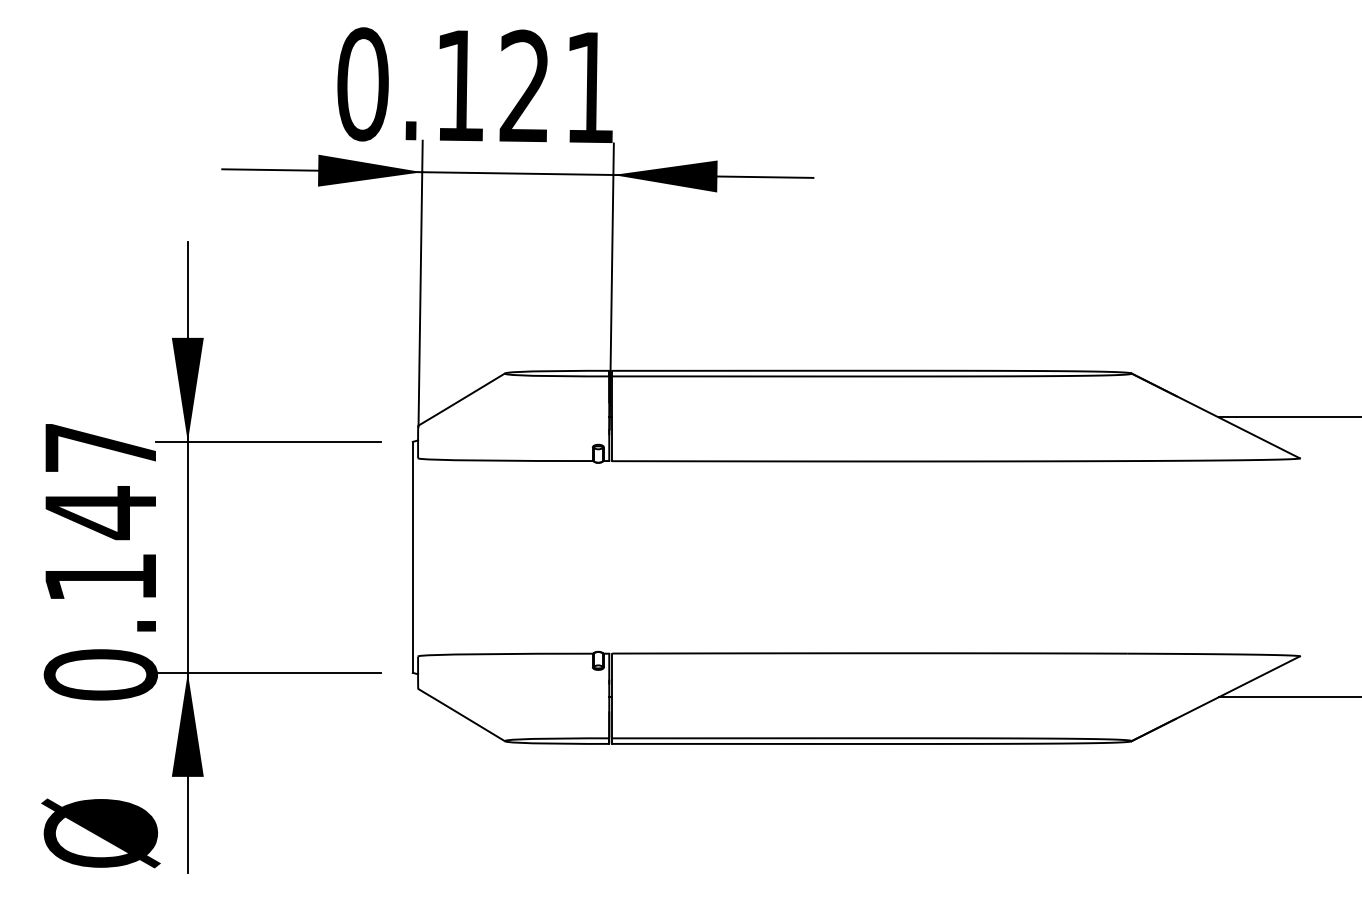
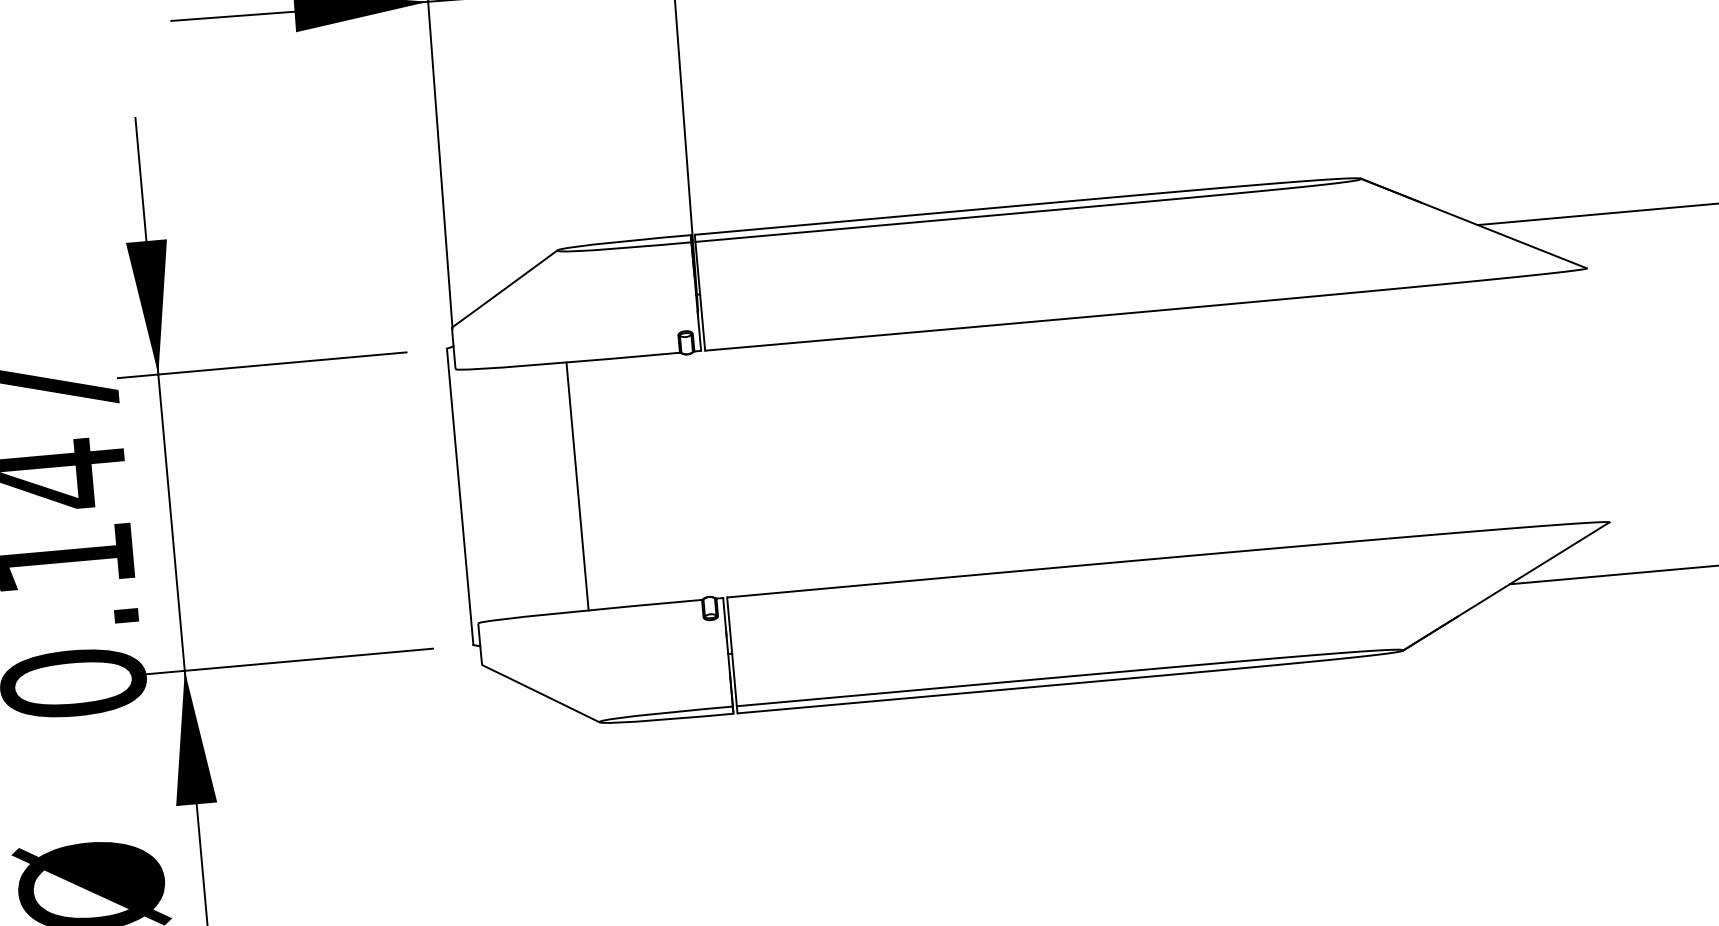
line: (504, 557) -> (577, 486), added

